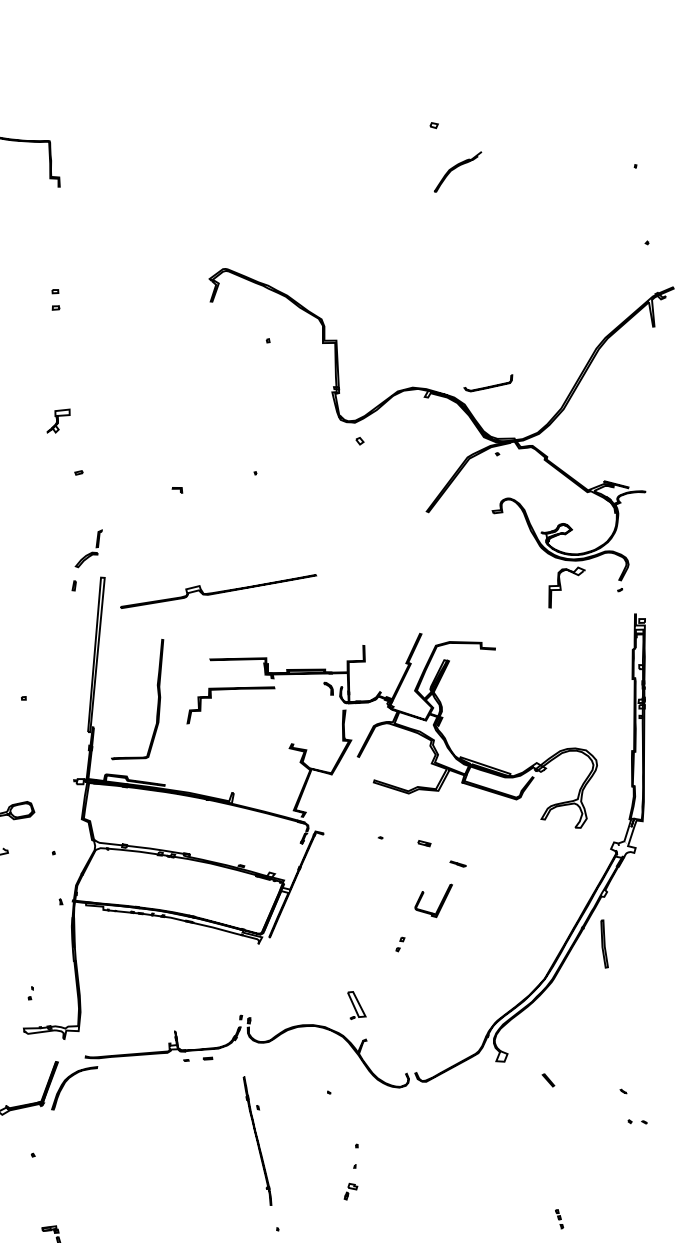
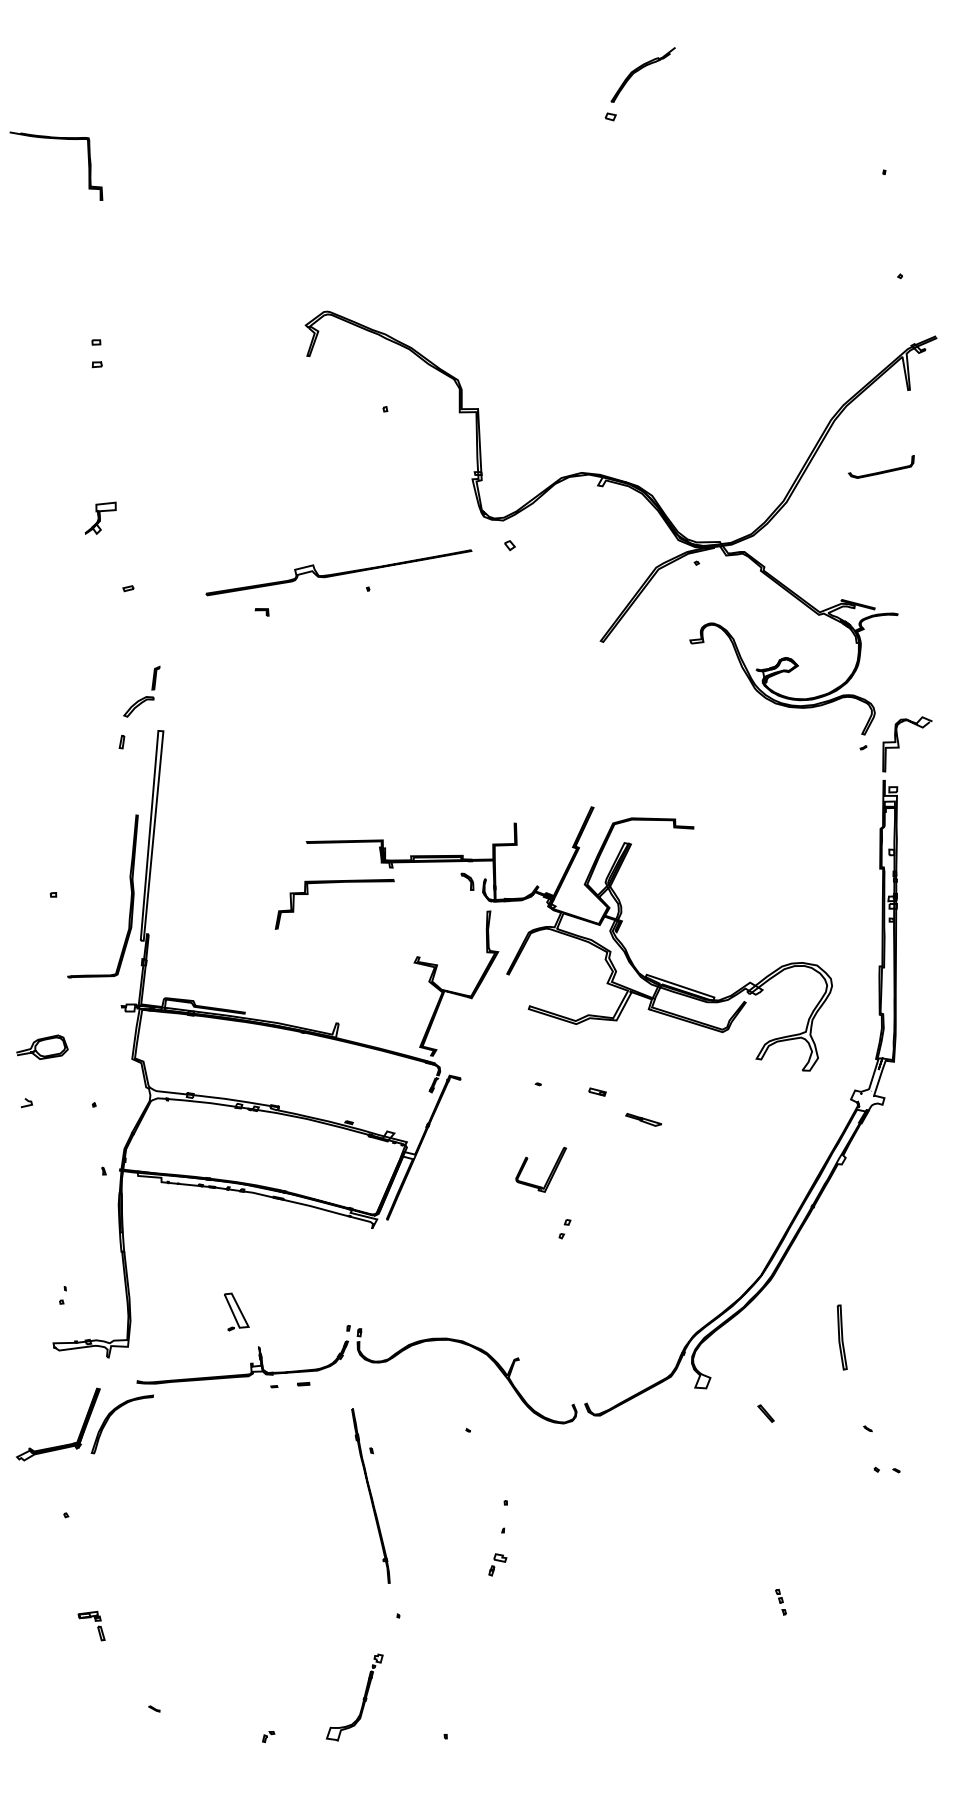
part: (457, 171) -> (642, 74), moved
part: (487, 382) -> (880, 466), moved
curve: (561, 587) -> (899, 744), moved
part: (218, 591) -> (338, 572), moved
part: (157, 699) -> (130, 896), moved
part: (458, 863) -> (643, 1119), size x1.67
part: (439, 904) -> (549, 1174), moved
part: (604, 944) -> (841, 1337), moved
part: (356, 1005) -> (236, 1311), moved

